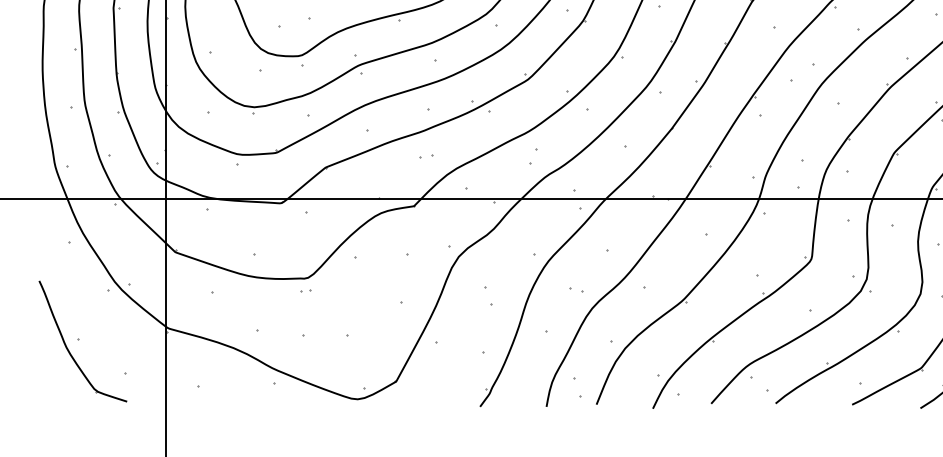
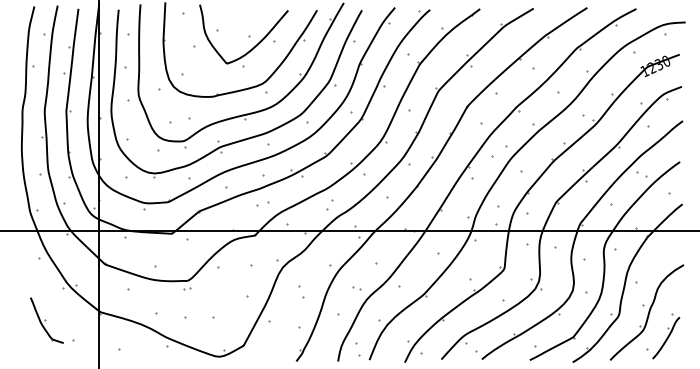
part: (426, 156) -> (262, 204), size x1.6
part: (81, 341) -> (46, 320), size x0.6

